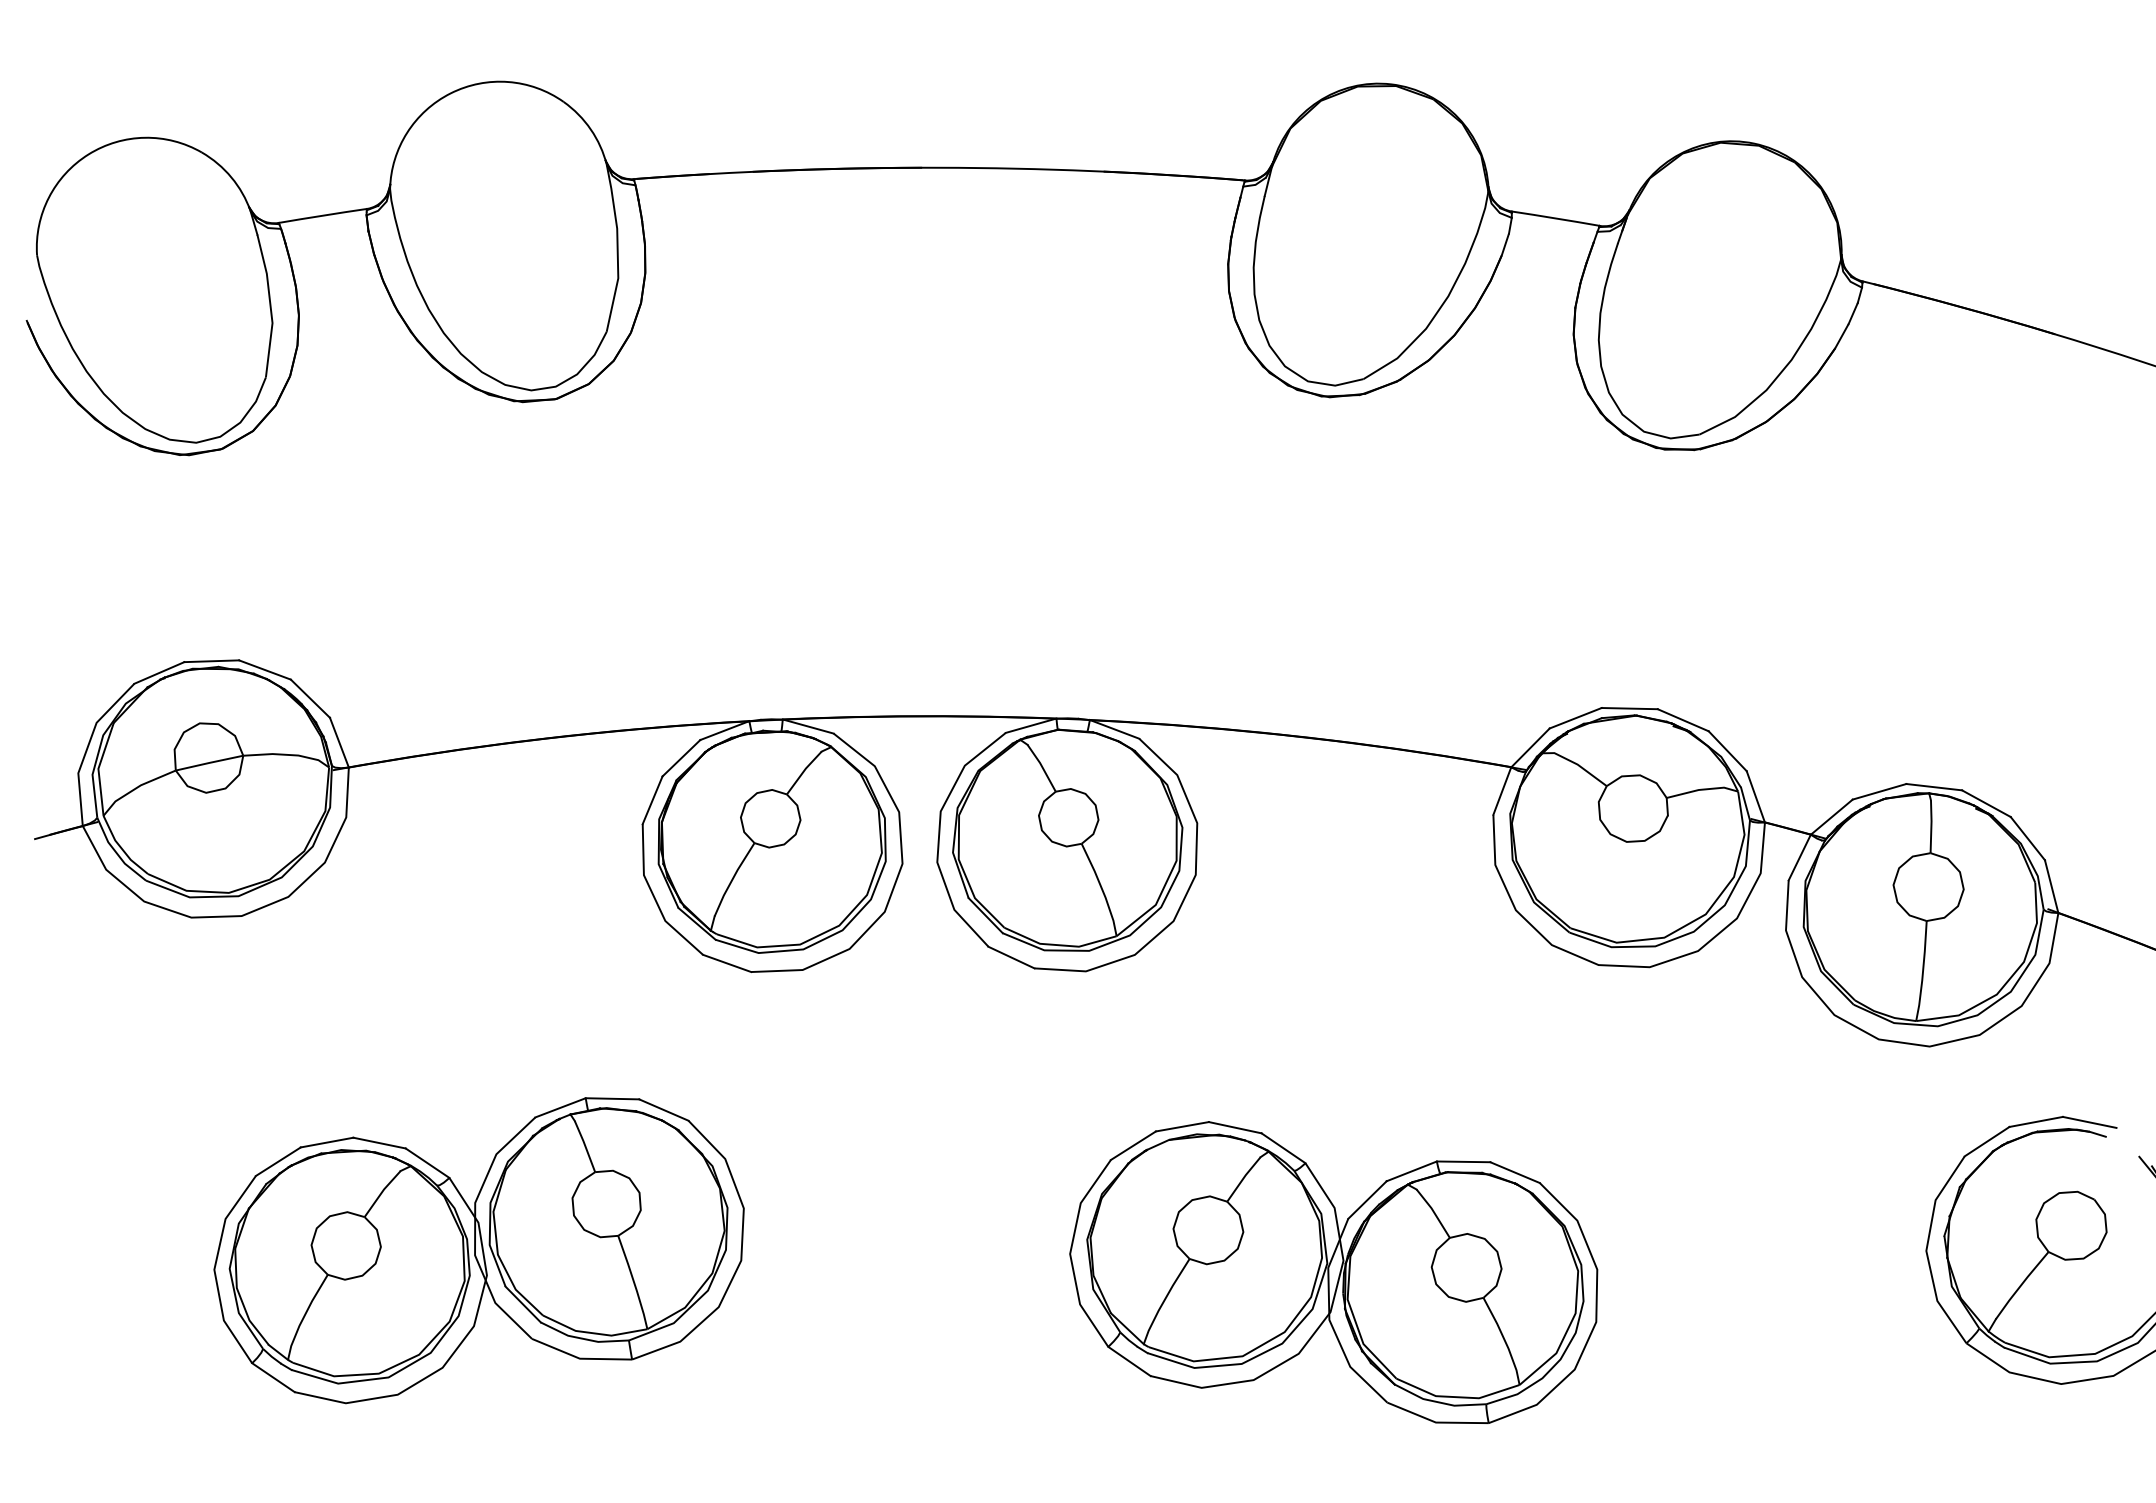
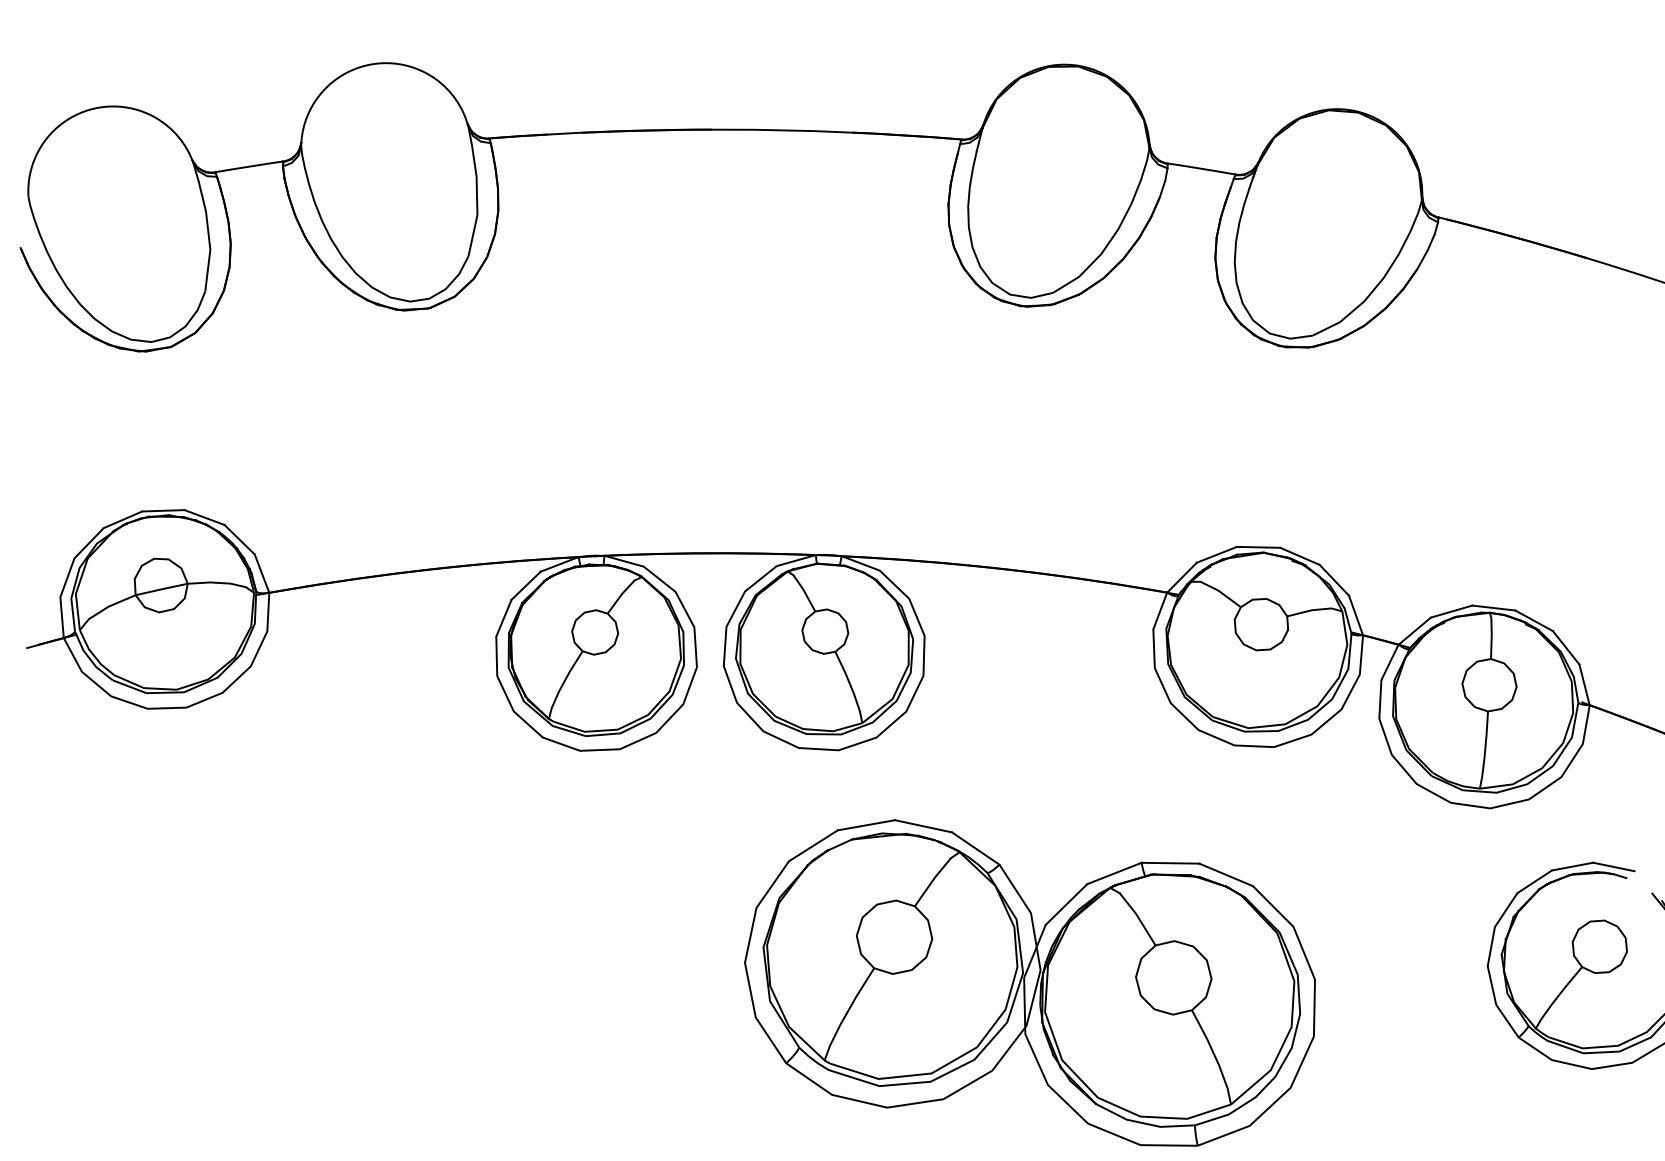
part: (478, 1249) -> (369, 965), removed
part: (1333, 1271) -> (1029, 982), size x1.4

